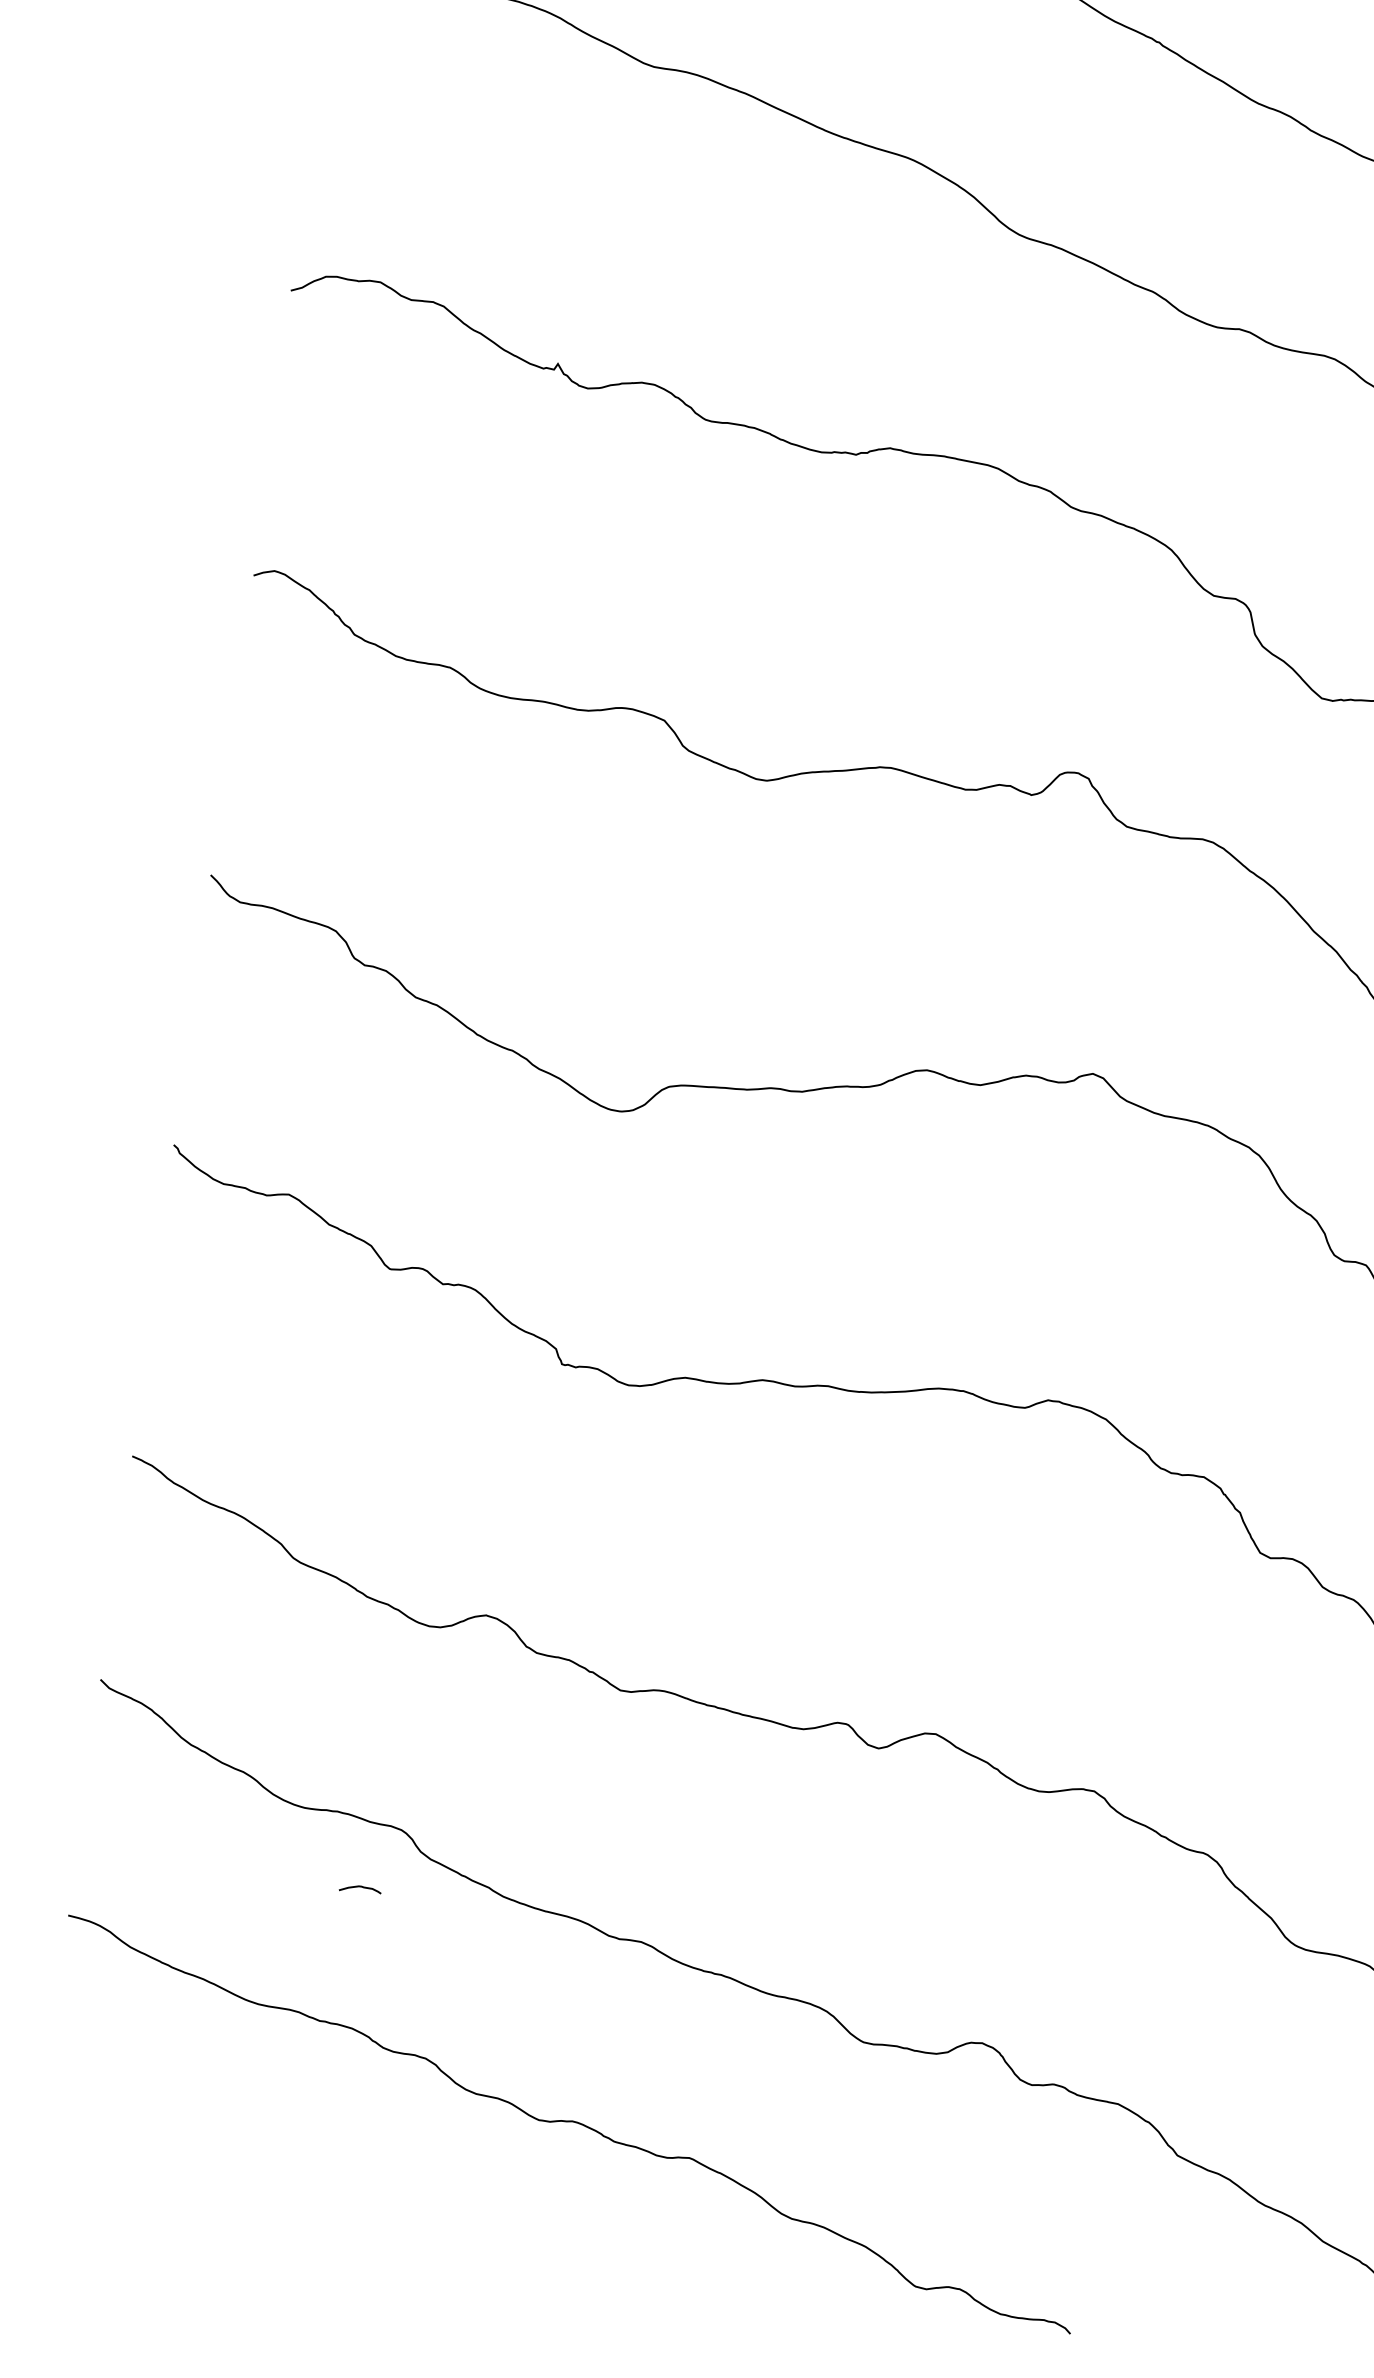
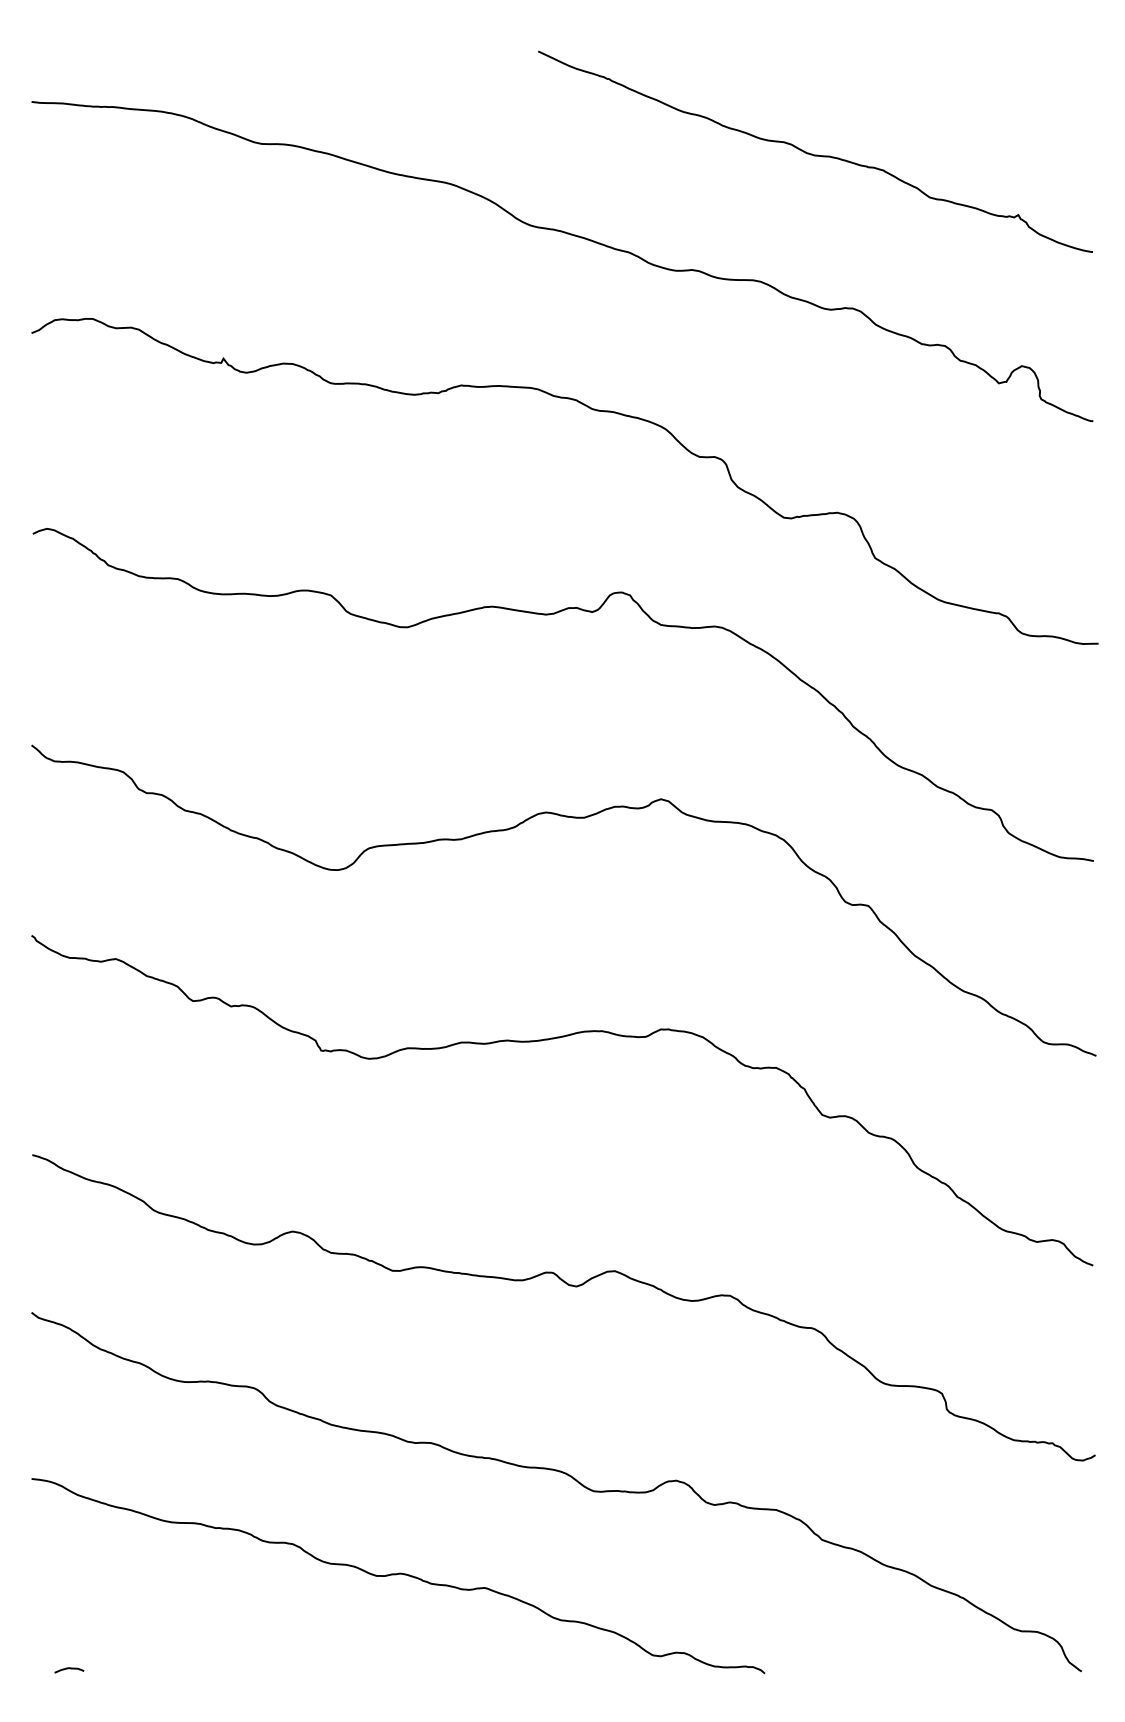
curve: (360, 1888) -> (69, 1669), moved

